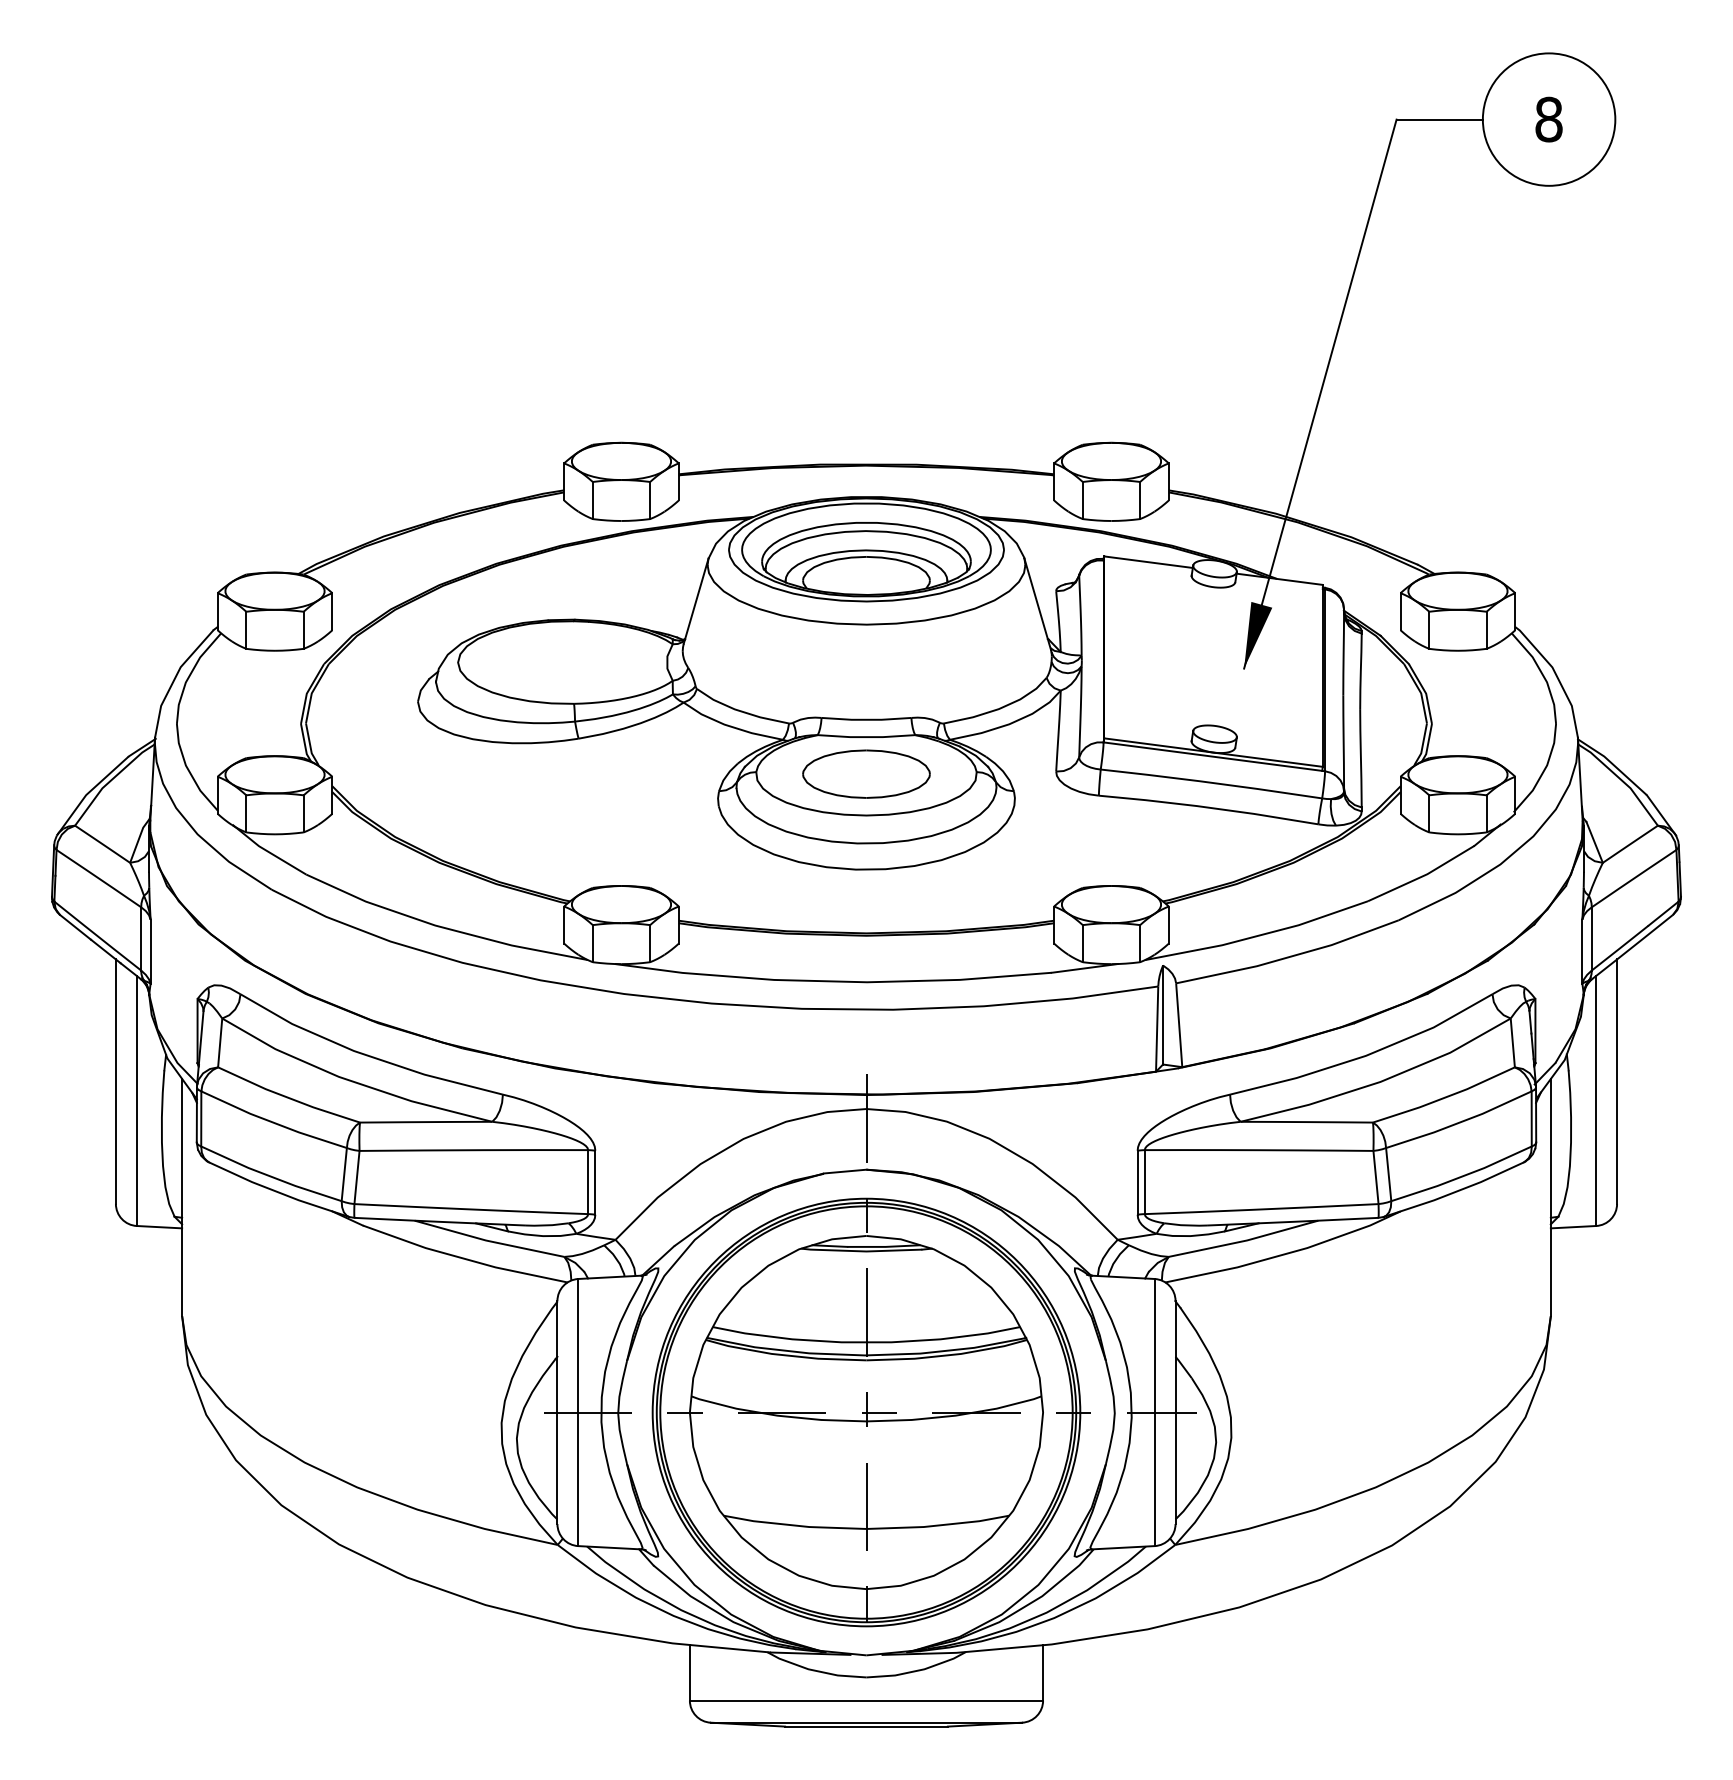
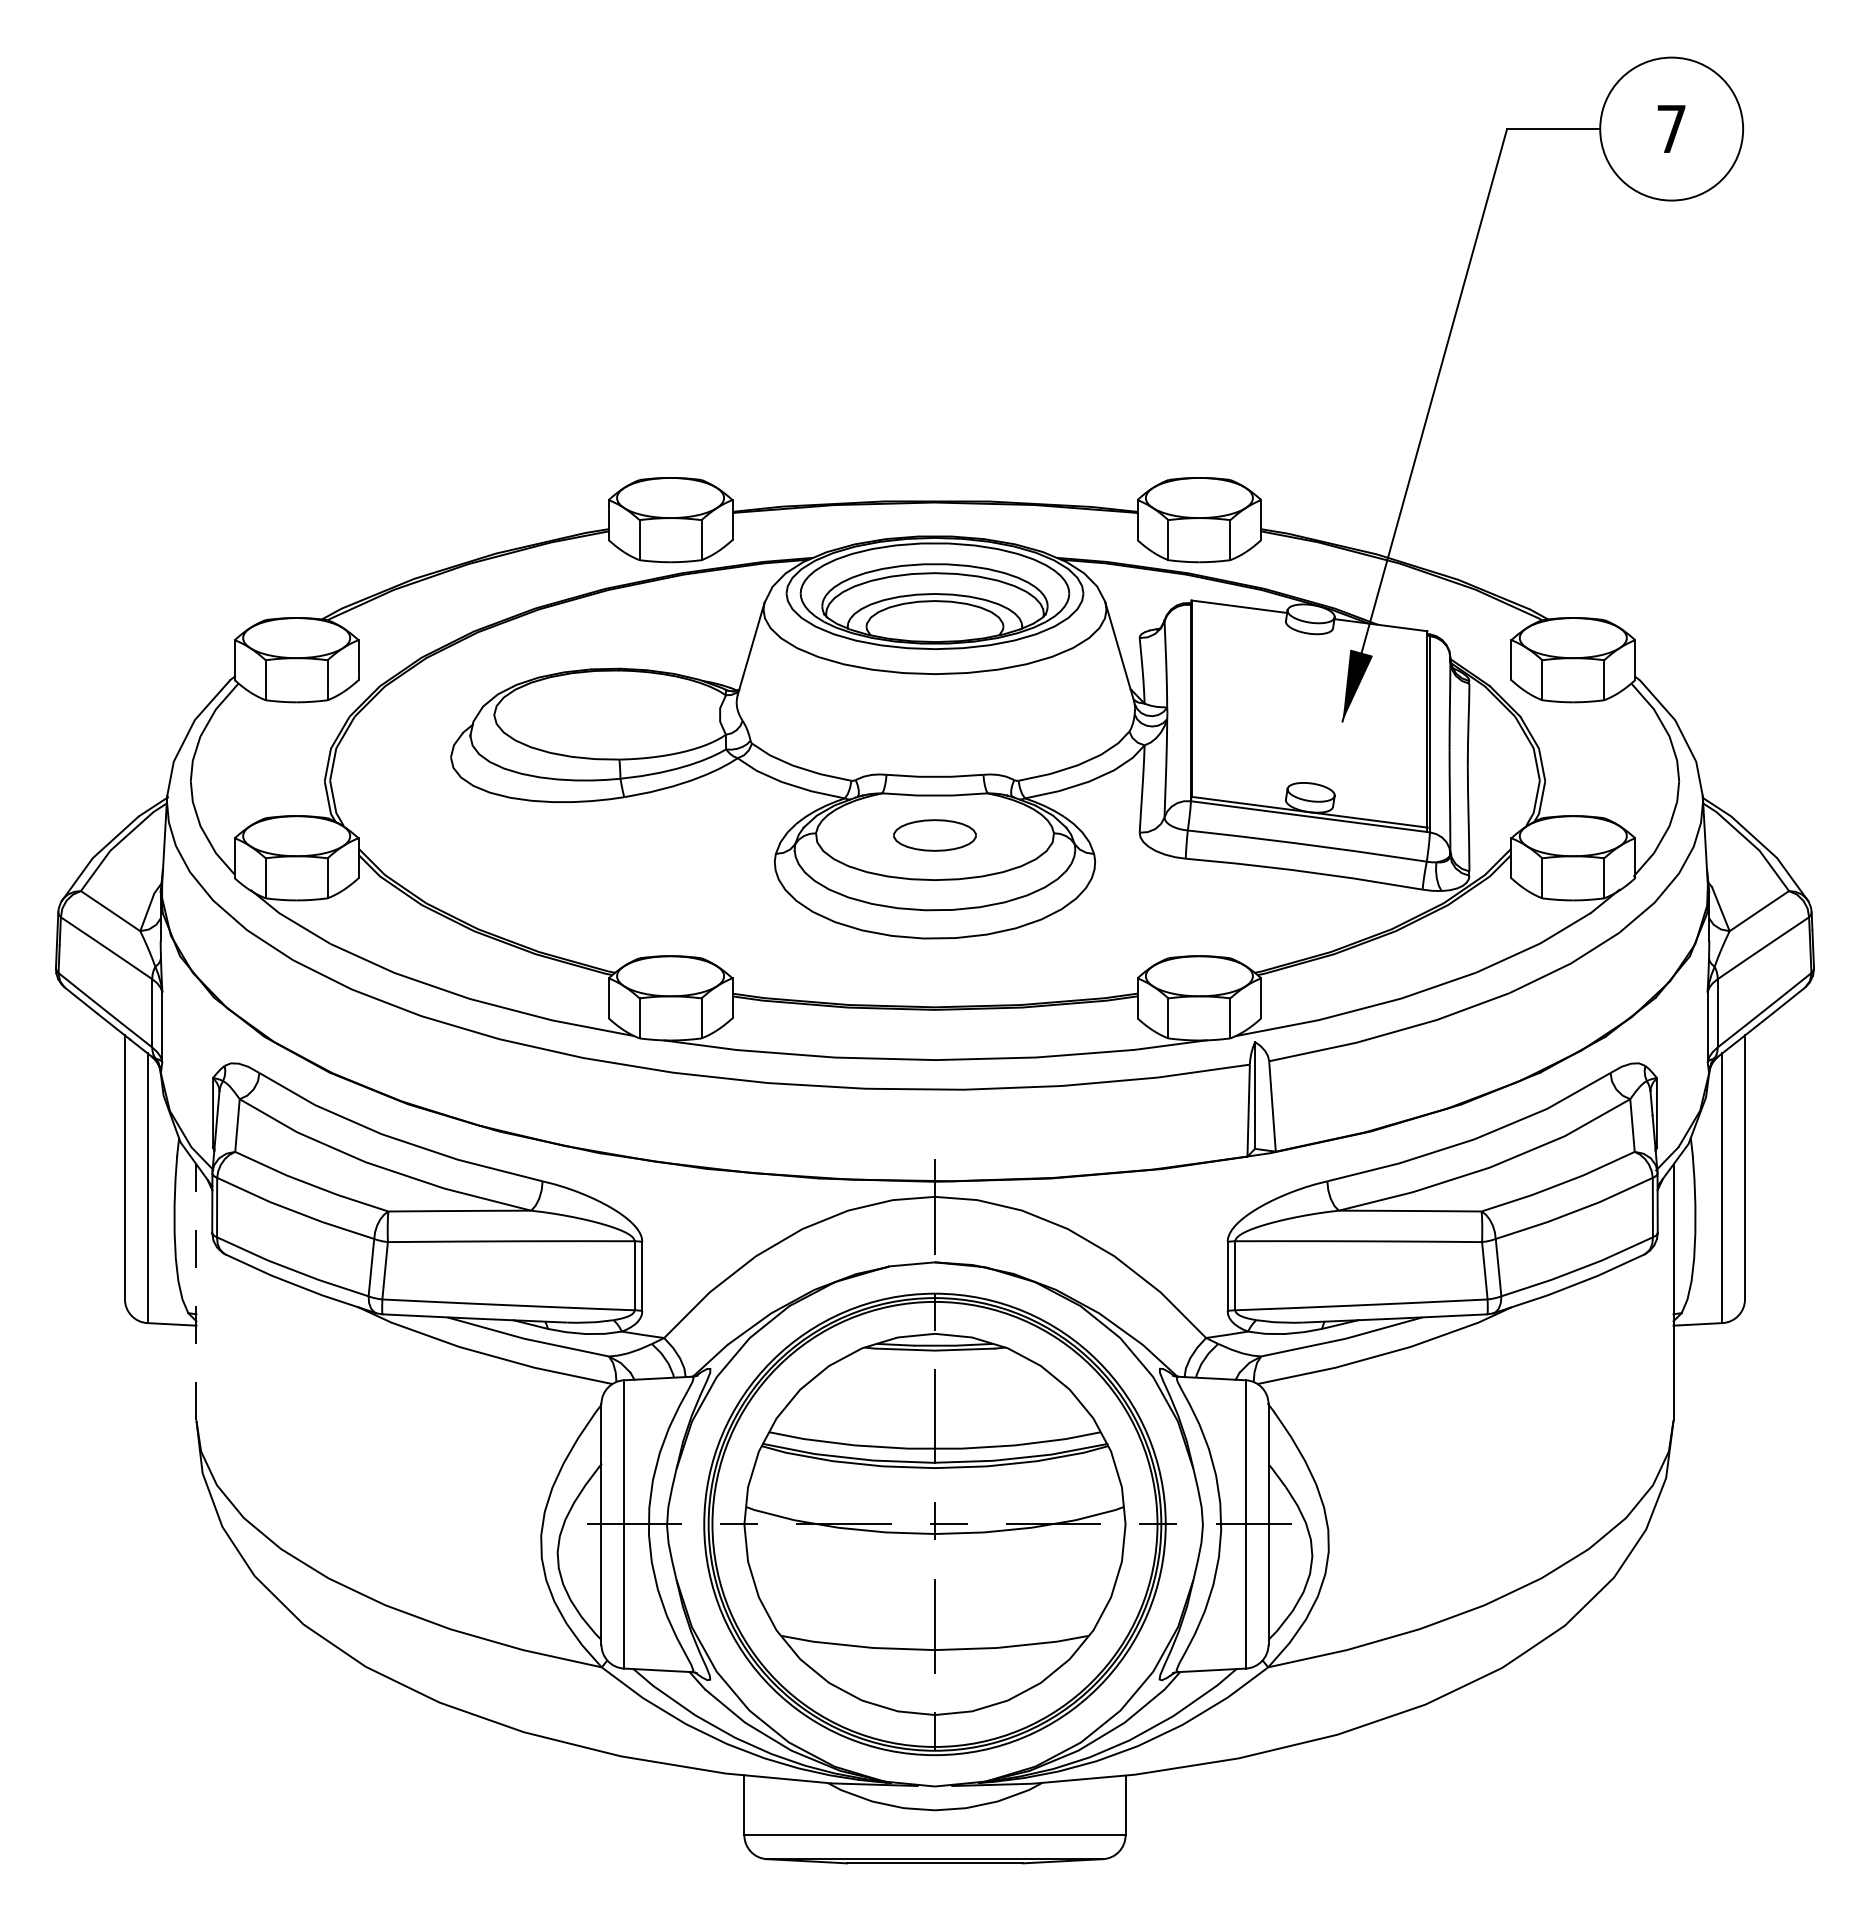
text: (1548, 119) -> (1671, 128), 8 -> 7
part: (866, 774) -> (934, 835), size x0.6
line: (182, 1196) -> (196, 1291), solid -> dashed

